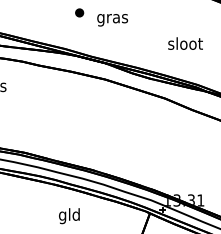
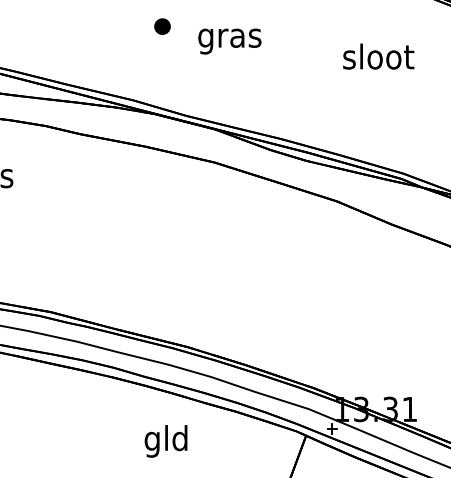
text: (185, 43) -> (378, 56), moved
text: (69, 216) -> (166, 442), moved

